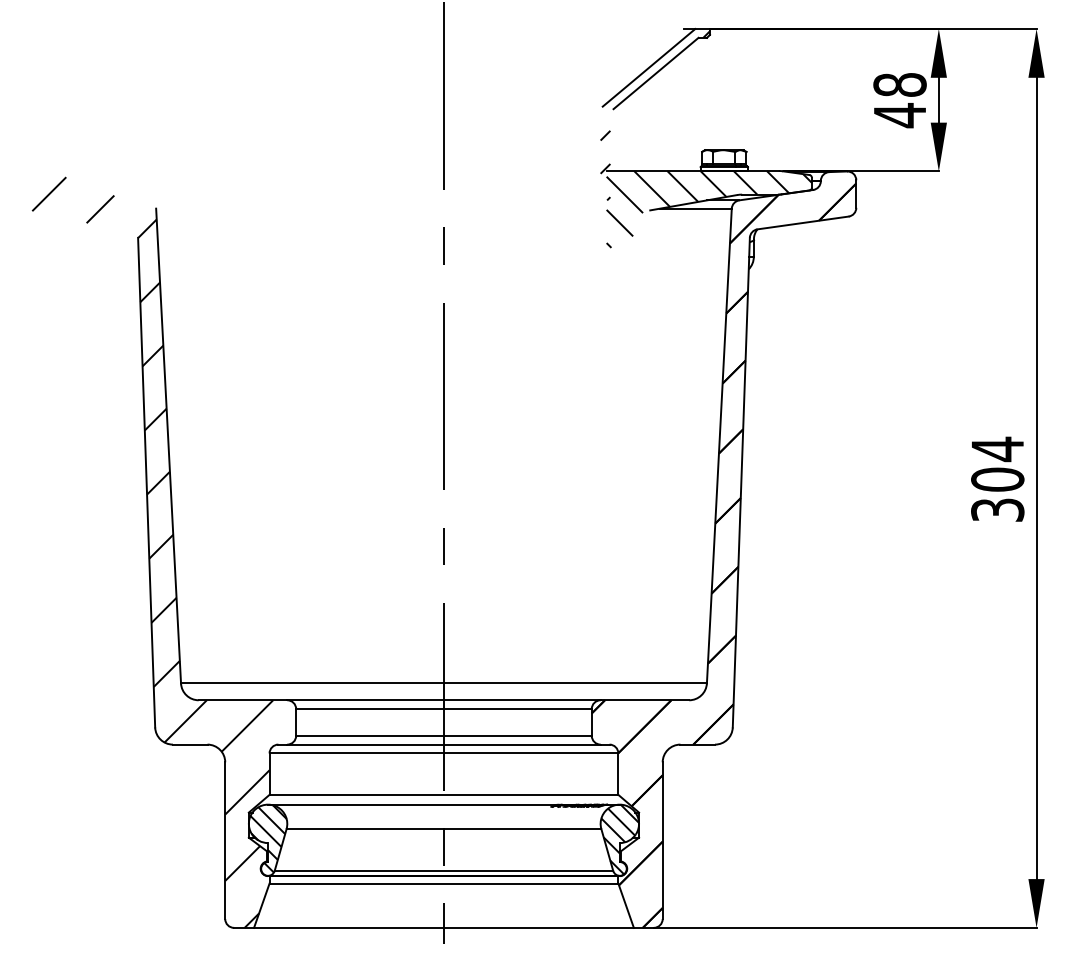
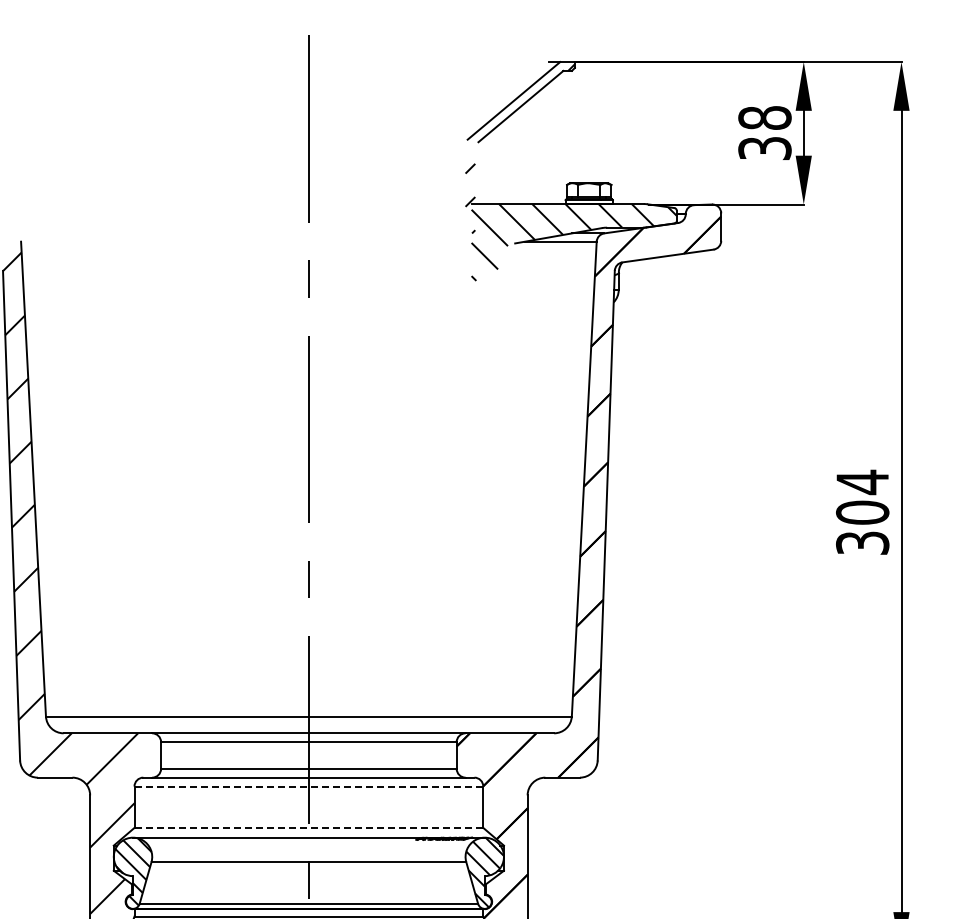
text: (899, 115) -> (764, 148), 48 -> 38
line: (443, 753) -> (308, 786), solid -> dashed
line: (444, 794) -> (309, 827), solid -> dashed

